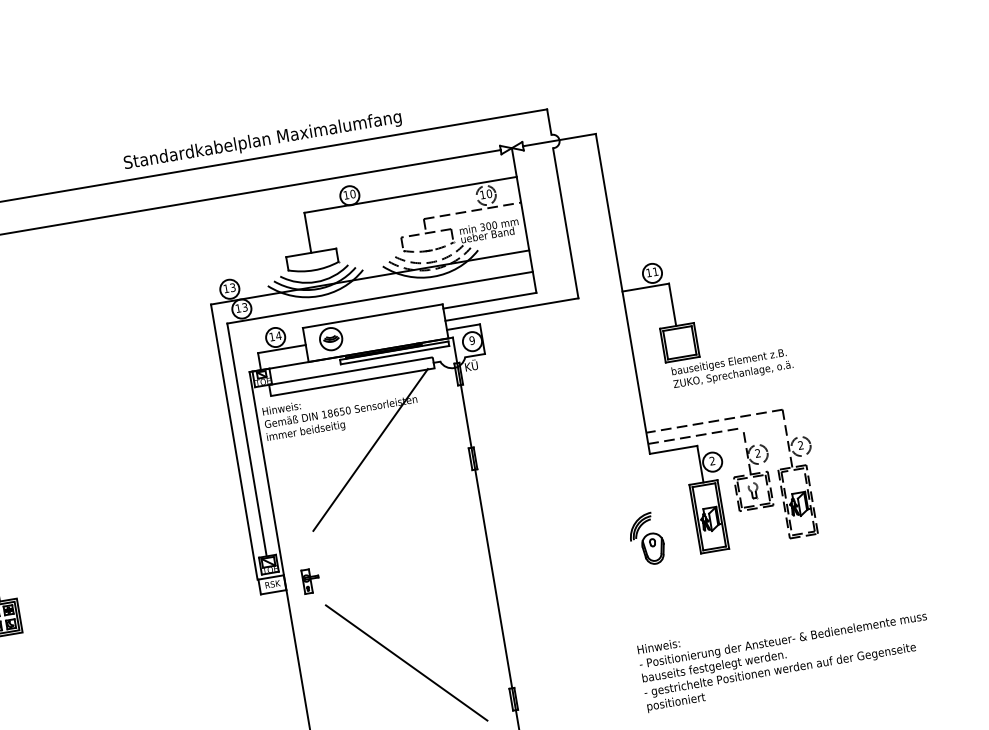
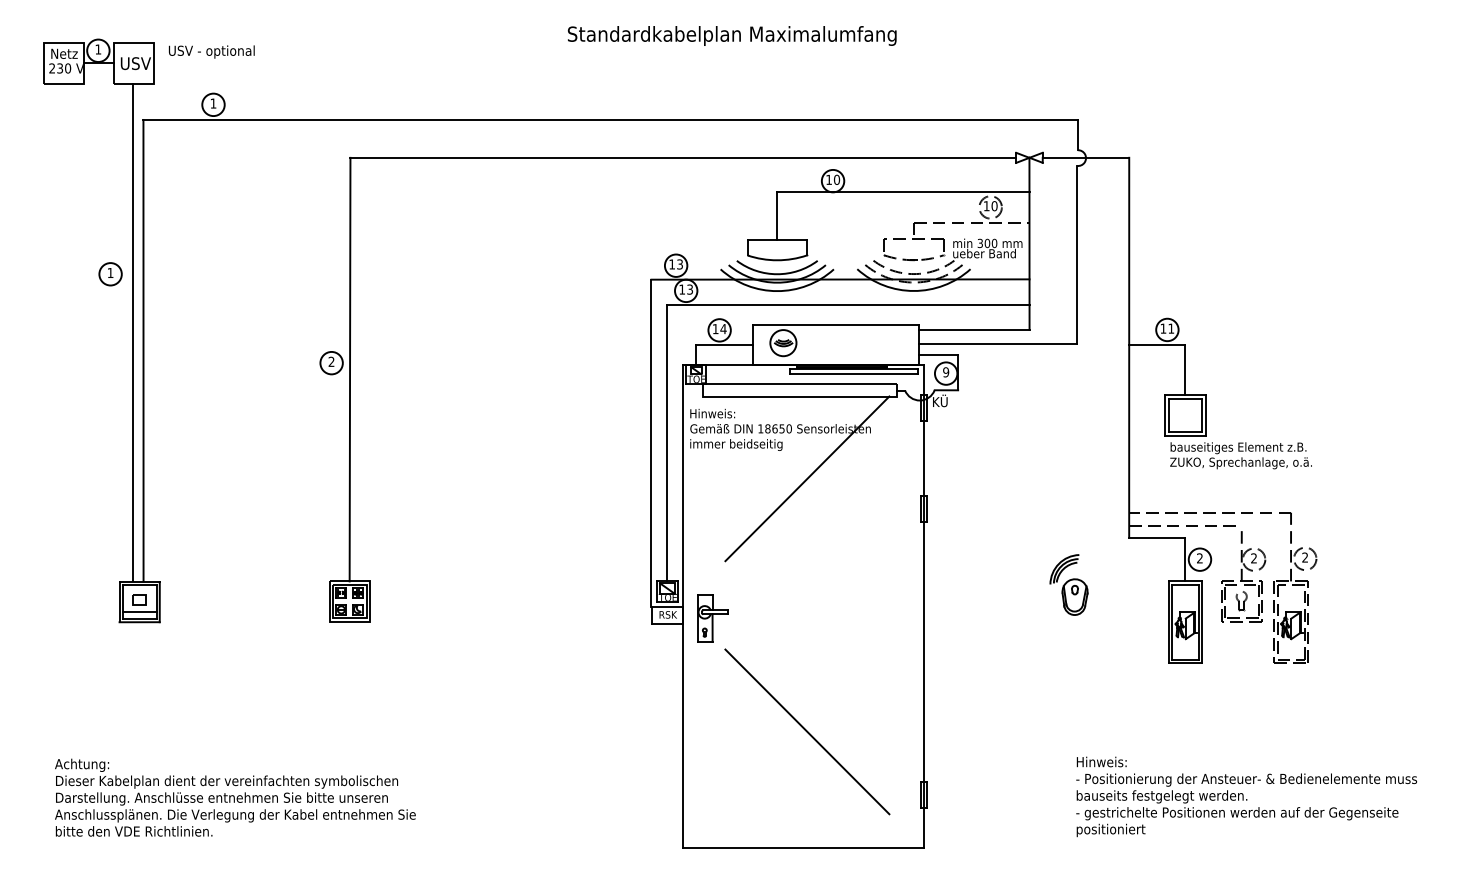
text: (262, 140) -> (731, 35), moved
part: (646, 538) -> (1068, 584), moved
part: (310, 581) -> (712, 618), size x1.67

